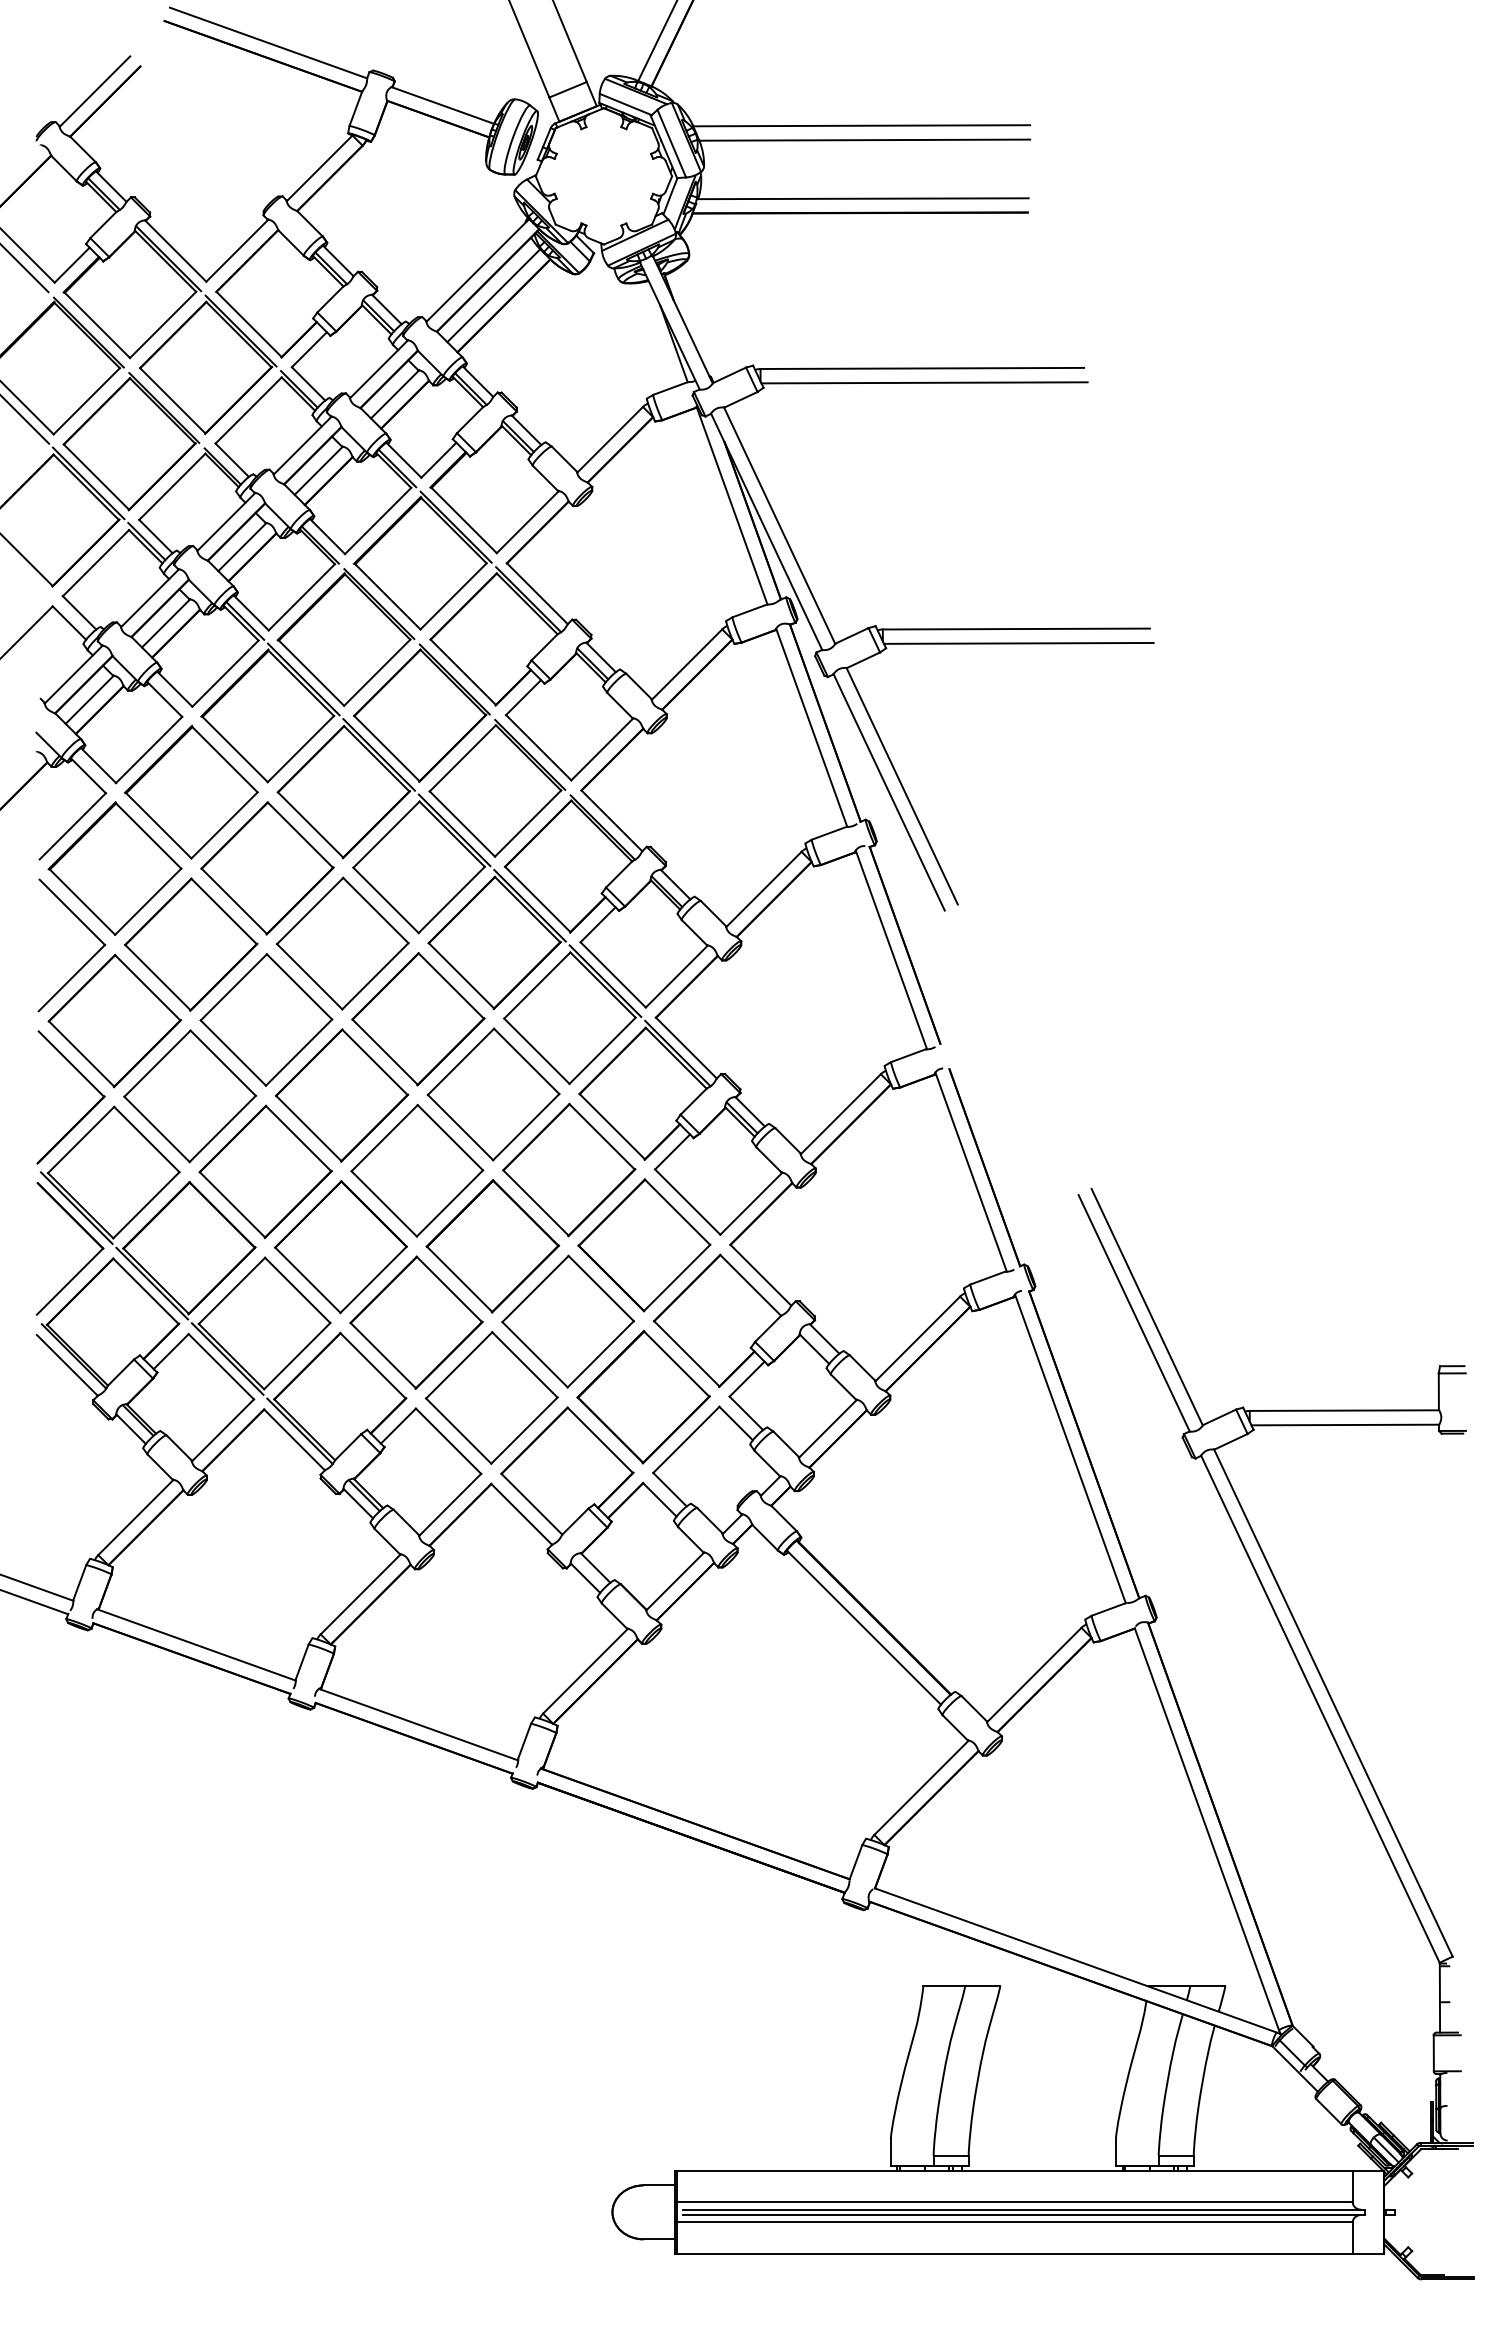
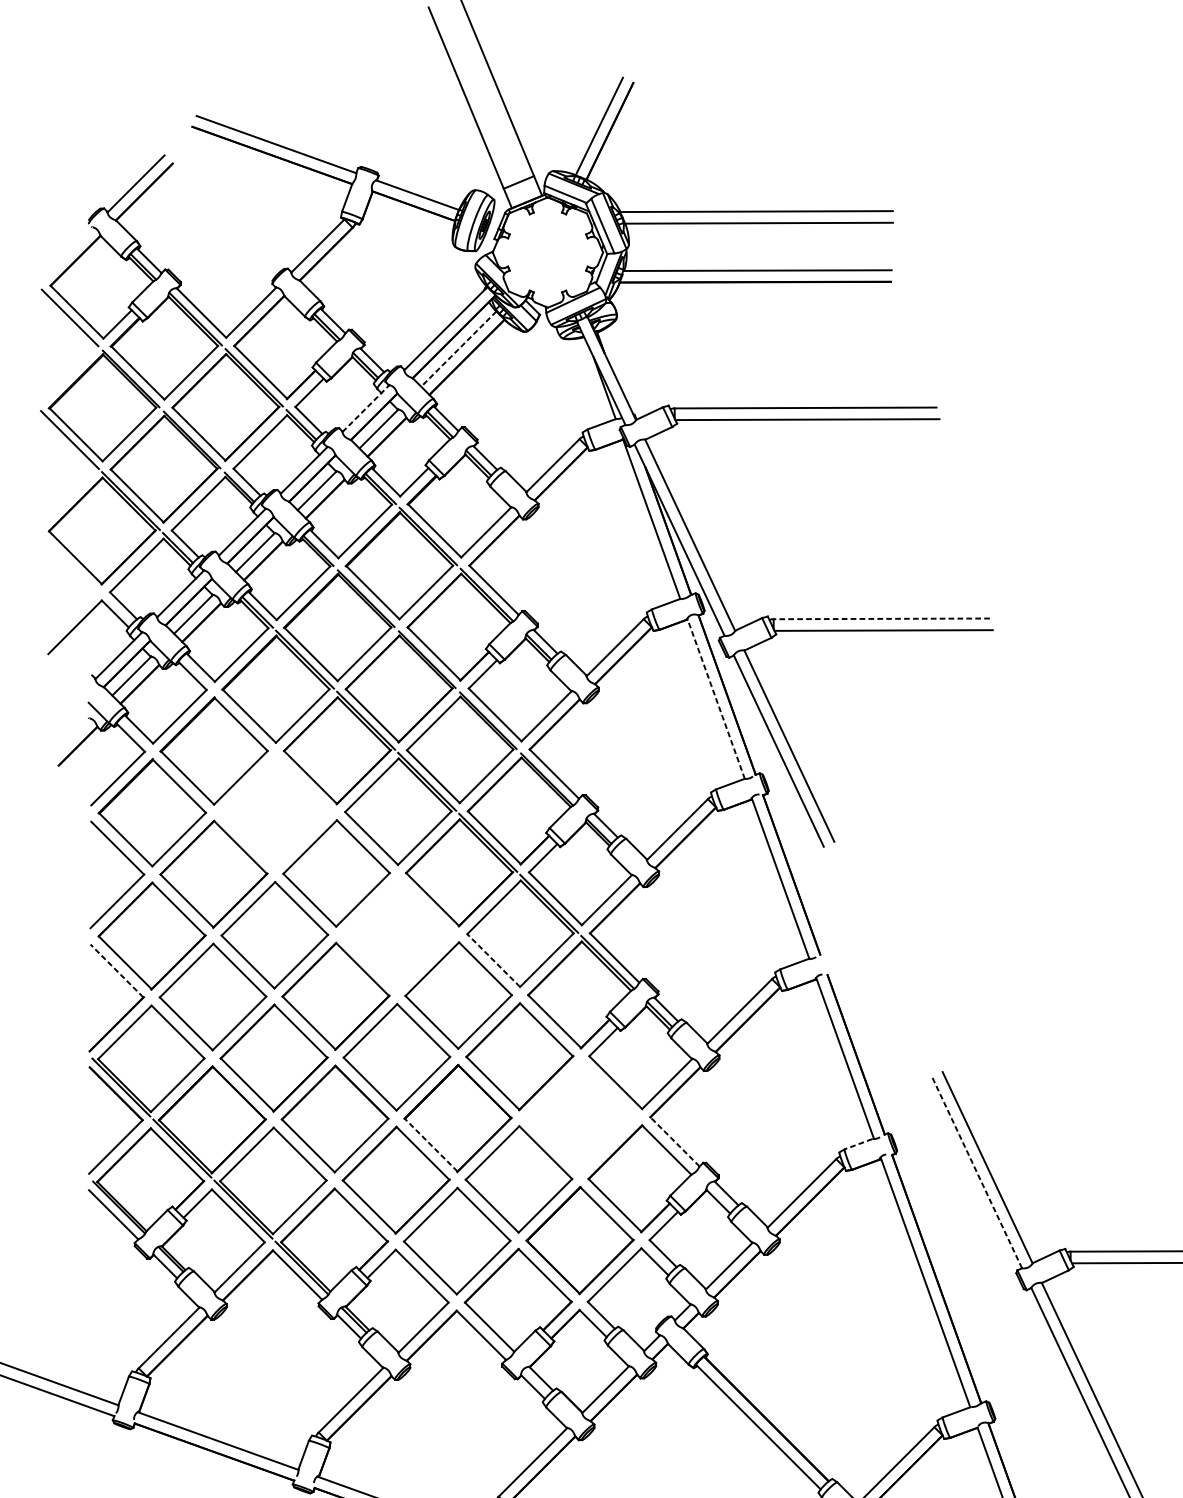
line: (493, 295) -> (458, 348), solid -> dashed
line: (379, 369) -> (366, 408), solid -> dashed
line: (1016, 629) -> (881, 619), solid -> dashed
line: (811, 727) -> (715, 698), solid -> dashed
part: (267, 868) -> (275, 812), removed
part: (418, 1019) -> (397, 934), removed
line: (536, 1050) -> (493, 959), solid -> dashed
line: (71, 1063) -> (117, 970), solid -> dashed
part: (644, 1245) -> (580, 1117), removed
line: (760, 1274) -> (674, 1141), solid -> dashed
line: (459, 1278) -> (431, 1144), solid -> dashed
line: (987, 1278) -> (858, 1144), solid -> dashed
line: (1134, 1313) -> (977, 1172), solid -> dashed

